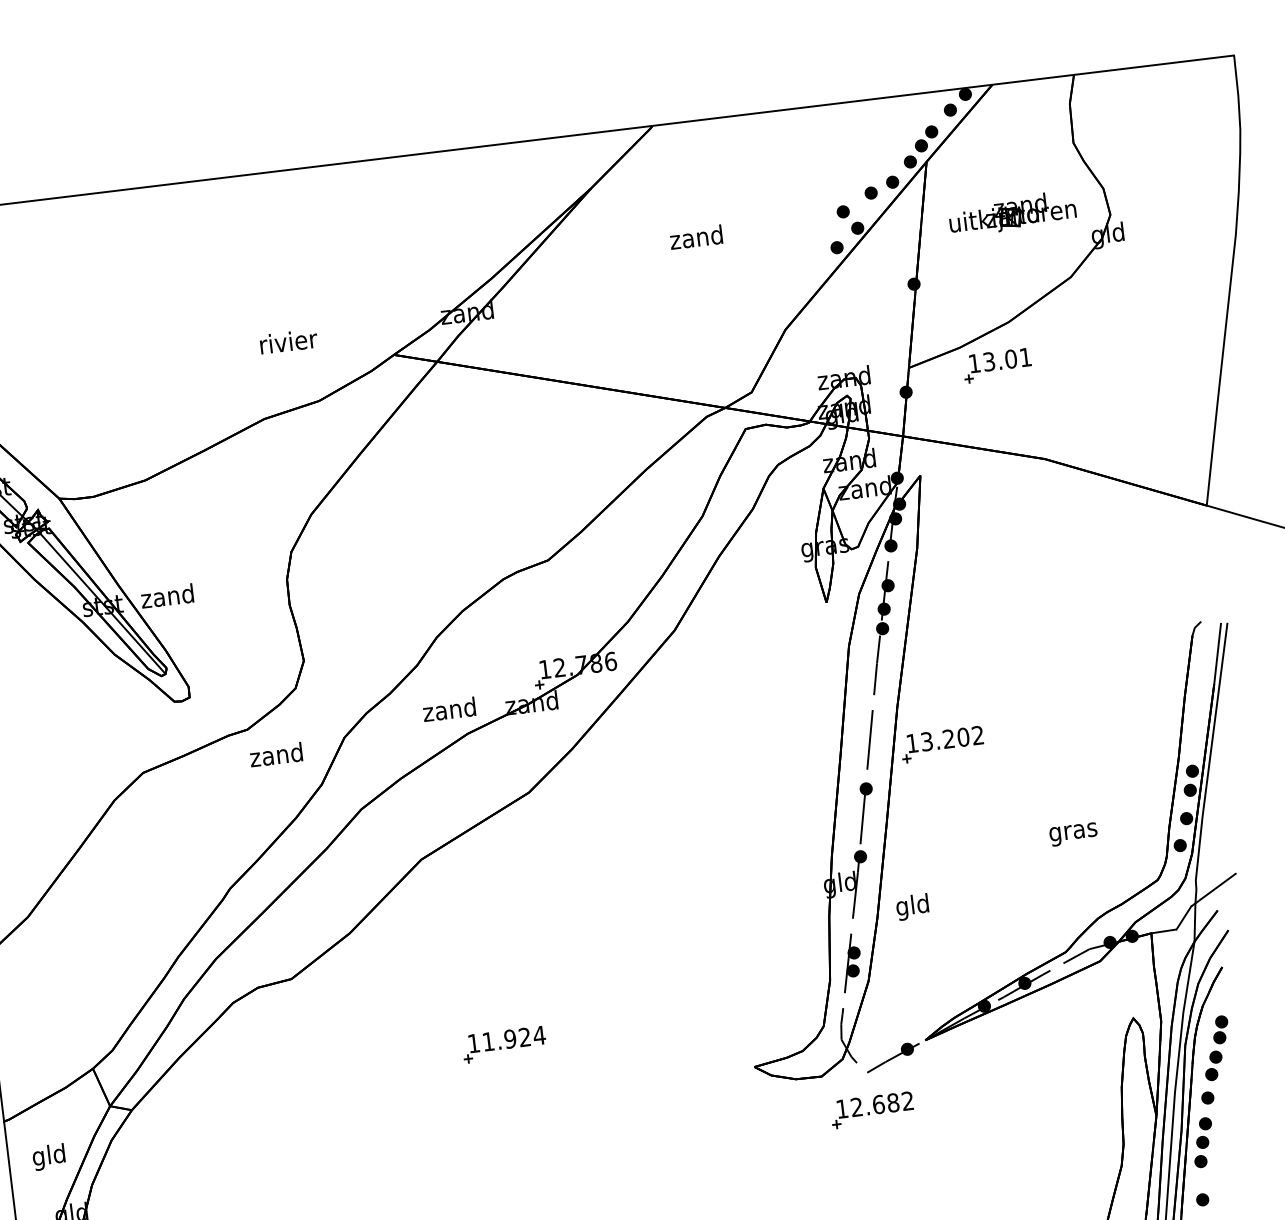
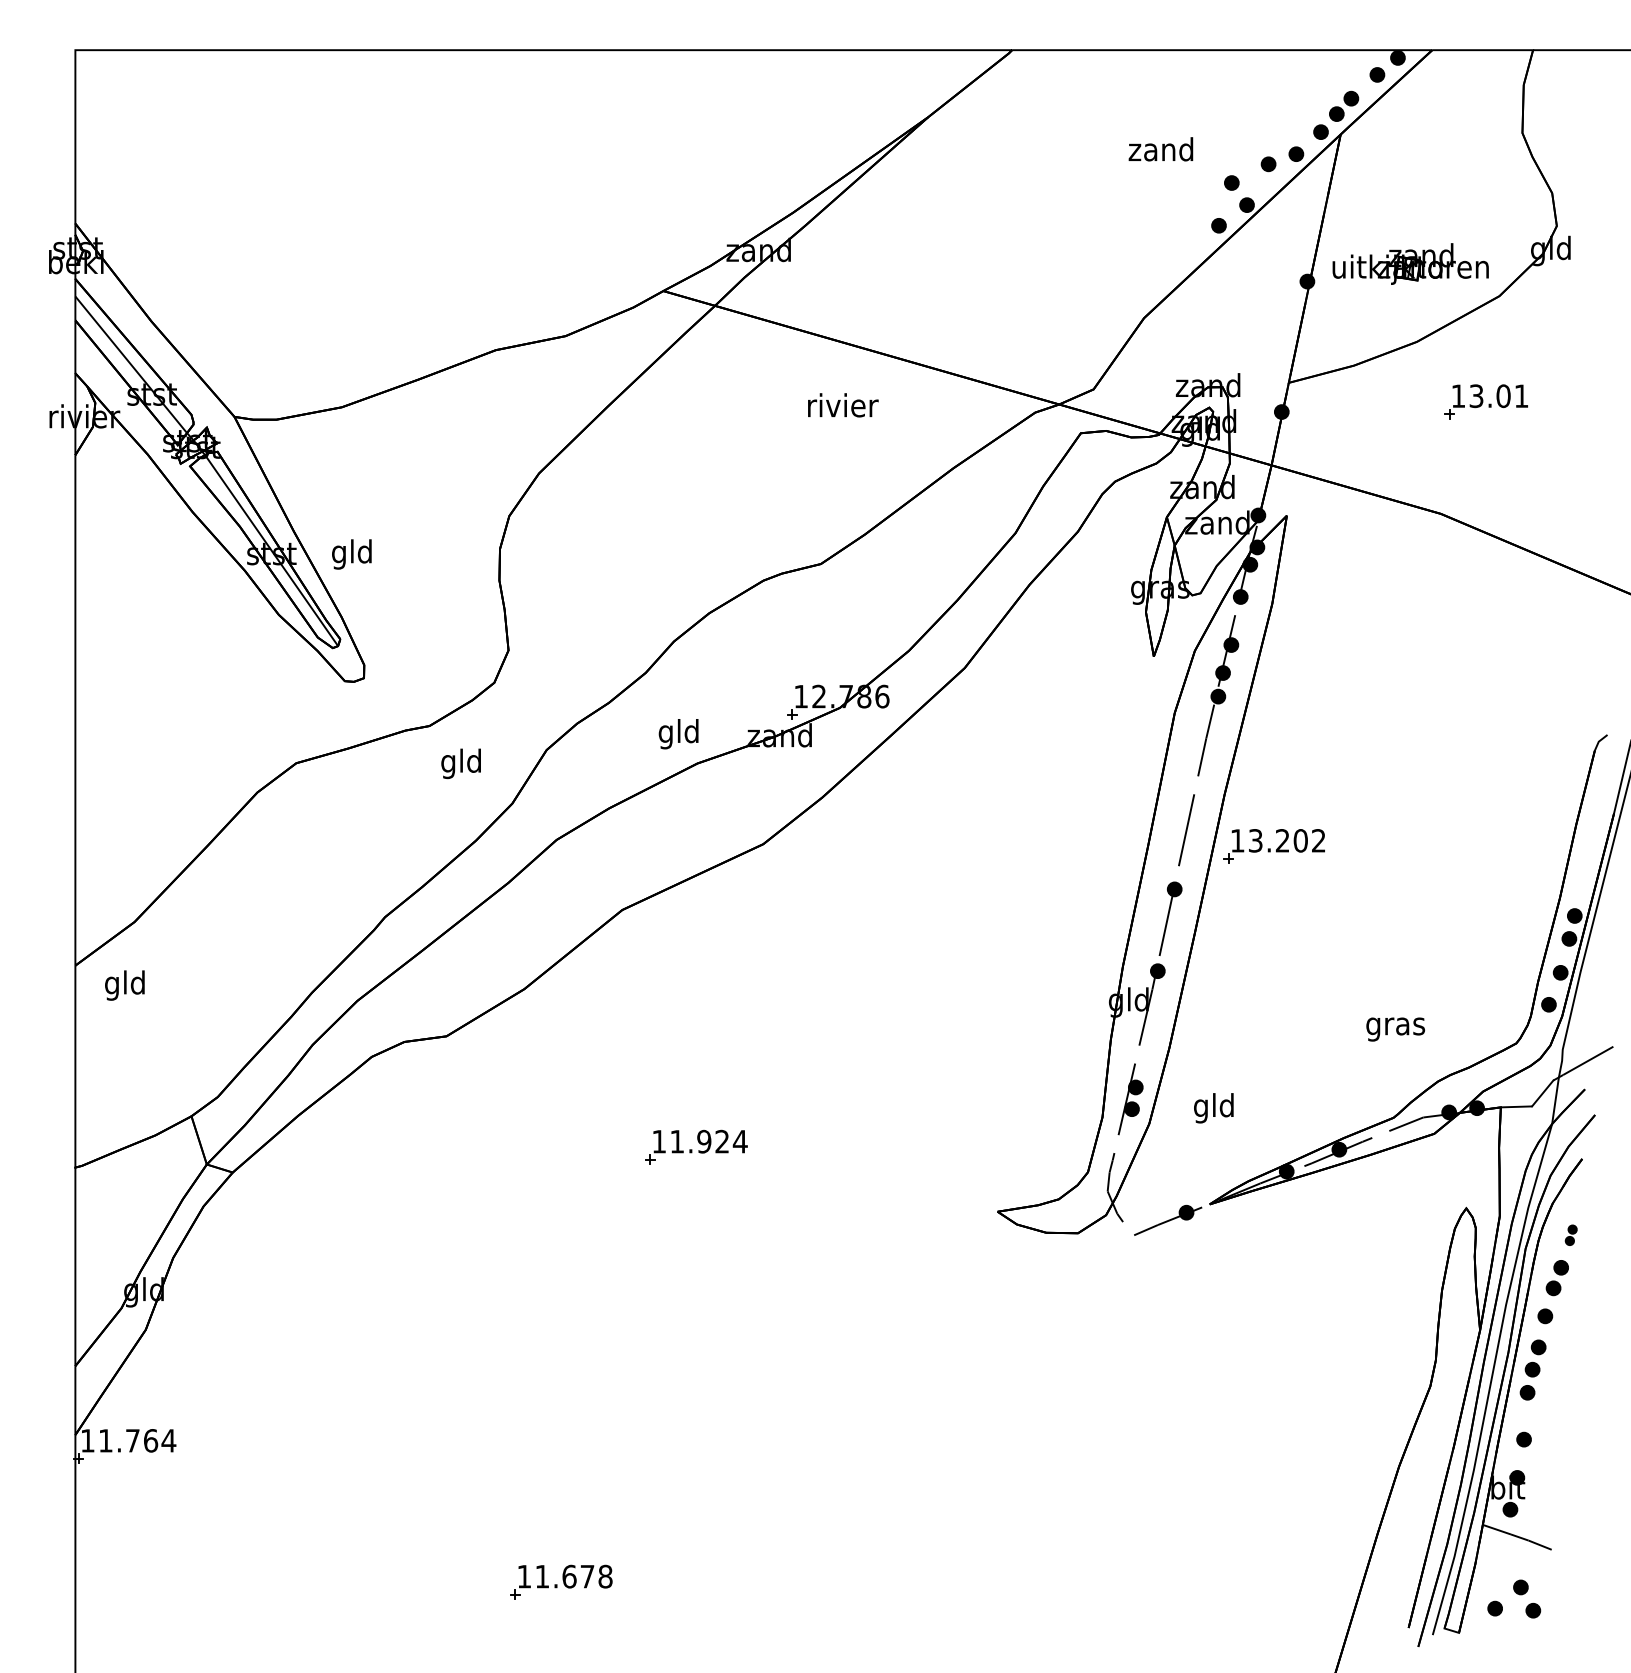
part: (1012, 213) -> (1410, 263), moved
text: (695, 237) -> (1160, 149), moved
text: (289, 341) -> (843, 405), moved
part: (996, 365) -> (1485, 401), moved
text: (167, 598) -> (351, 554), zand -> gld
text: (449, 712) -> (678, 734), zand -> gld
text: (276, 756) -> (460, 763), zand -> gld
text: (1073, 834) -> (1395, 1029), moved
text: (912, 907) -> (1213, 1108), moved
part: (1221, 1030) -> (1571, 1235), size x0.6
part: (872, 1110) -> (1134, 1281), removed
text: (48, 1157) -> (124, 985), moved

